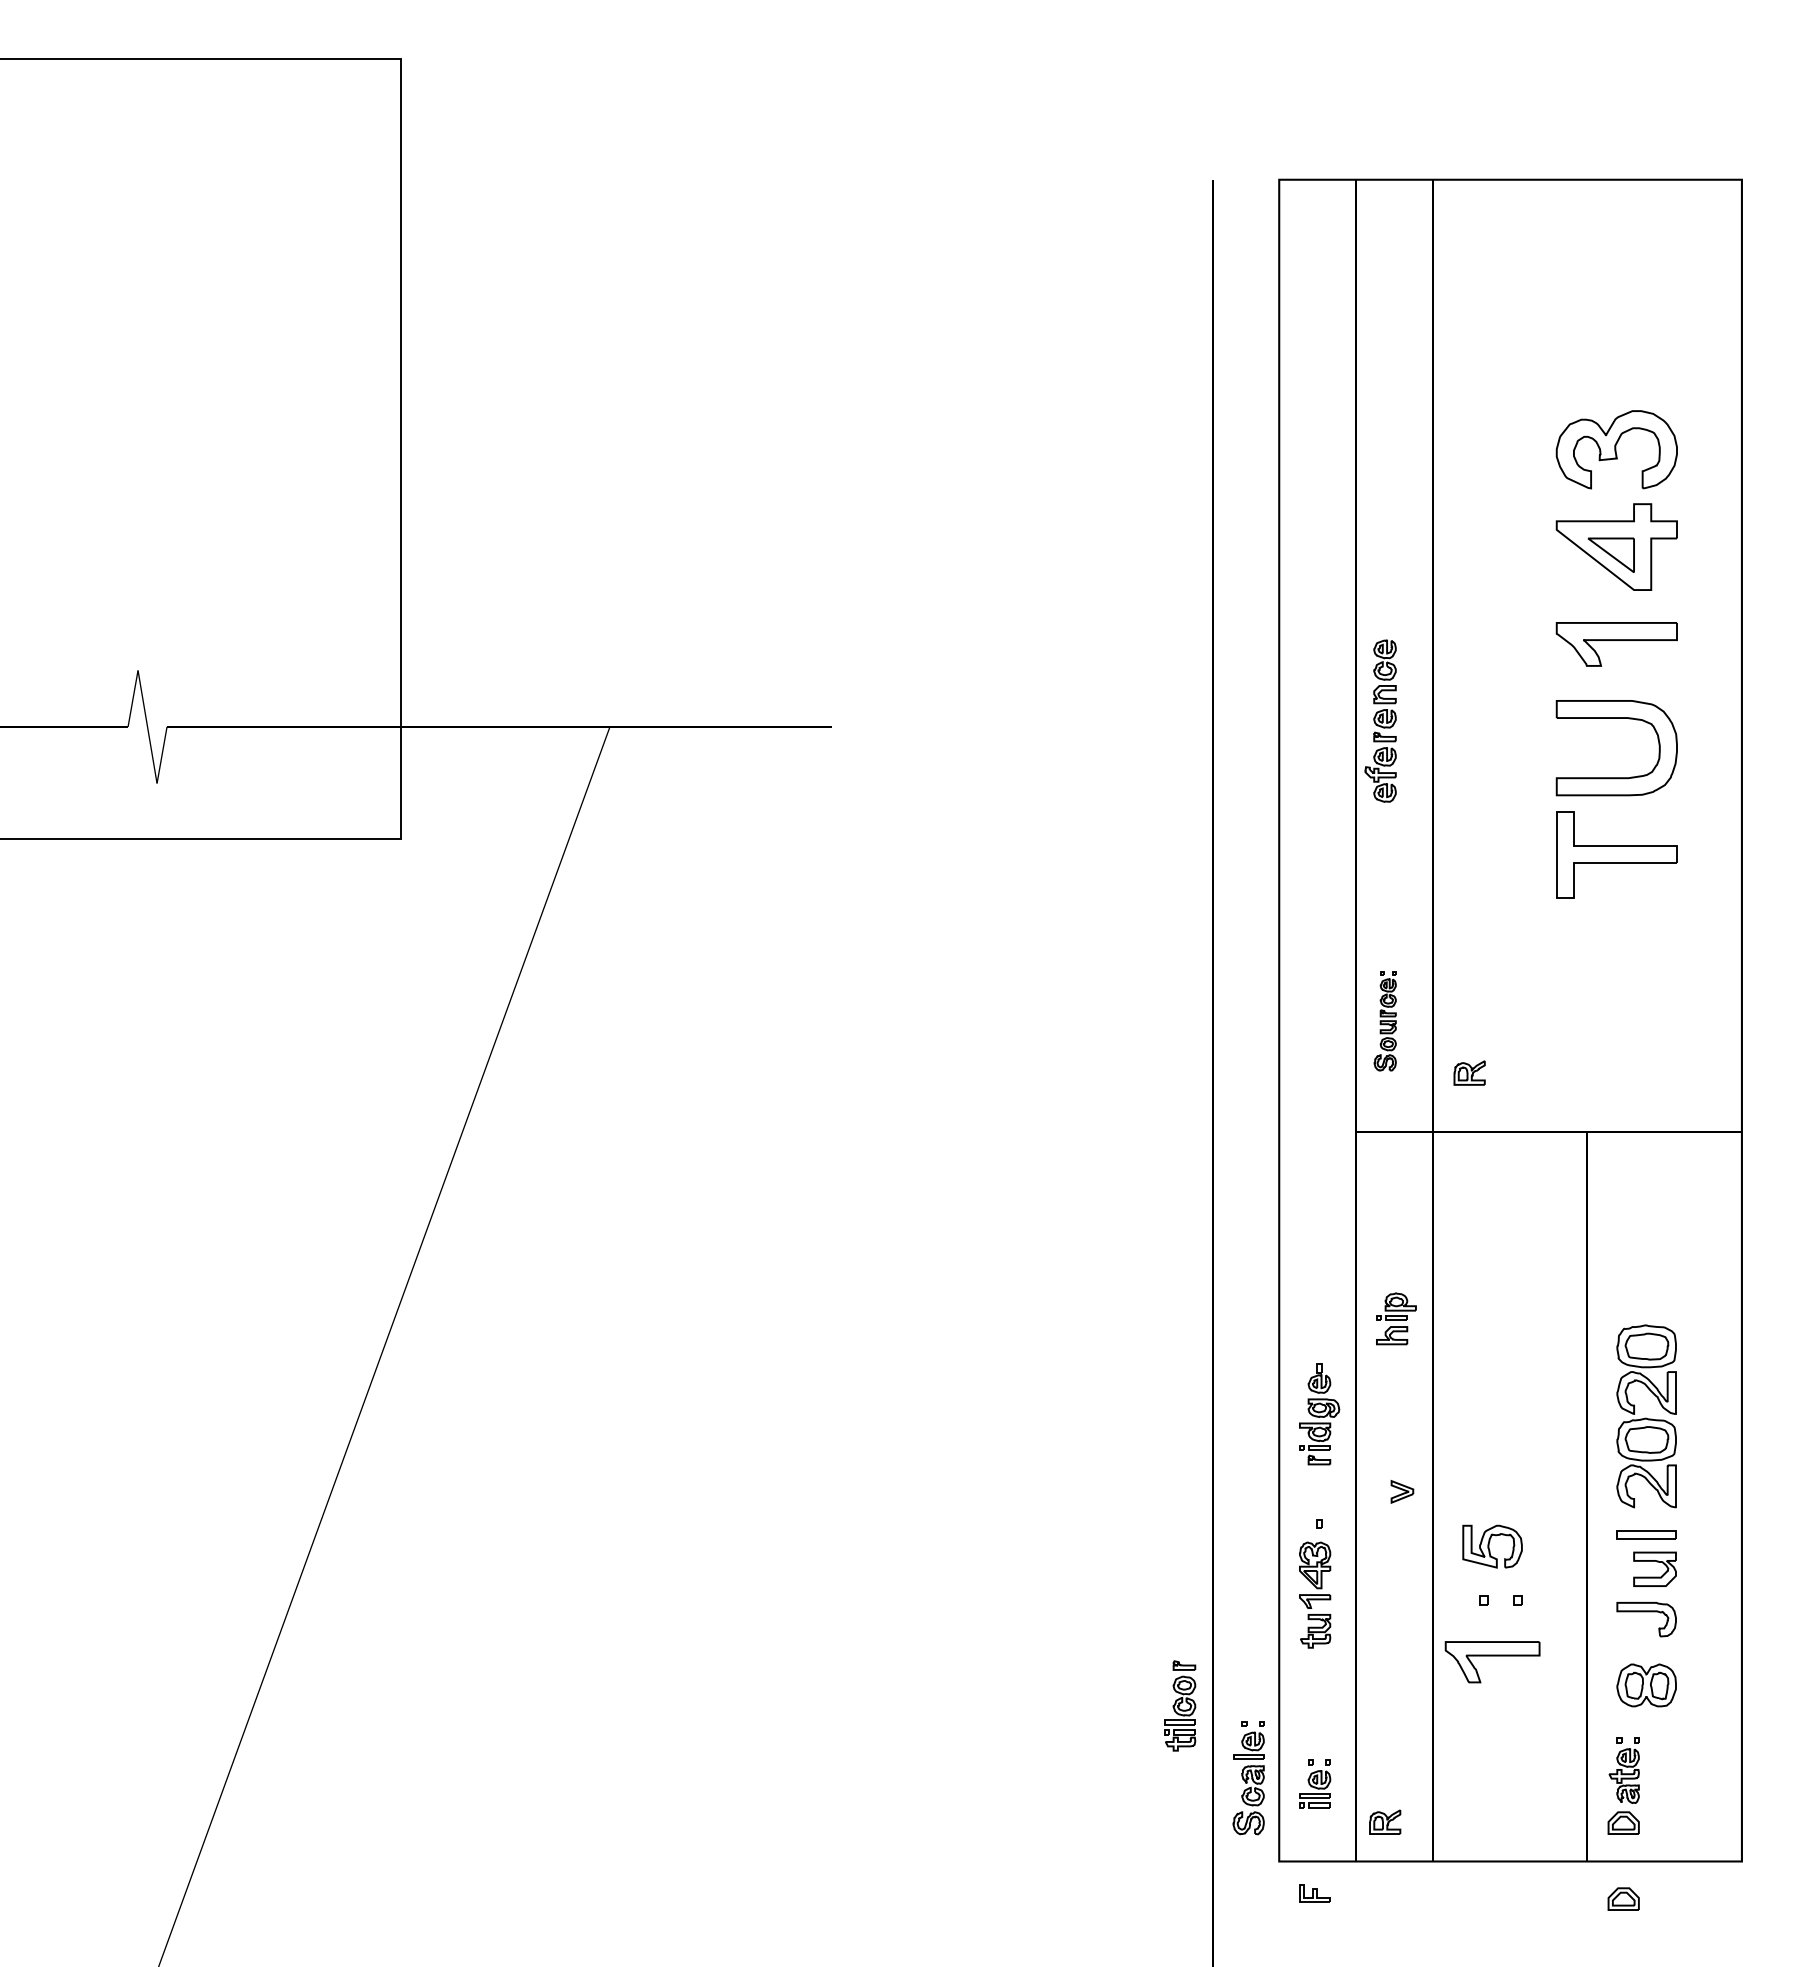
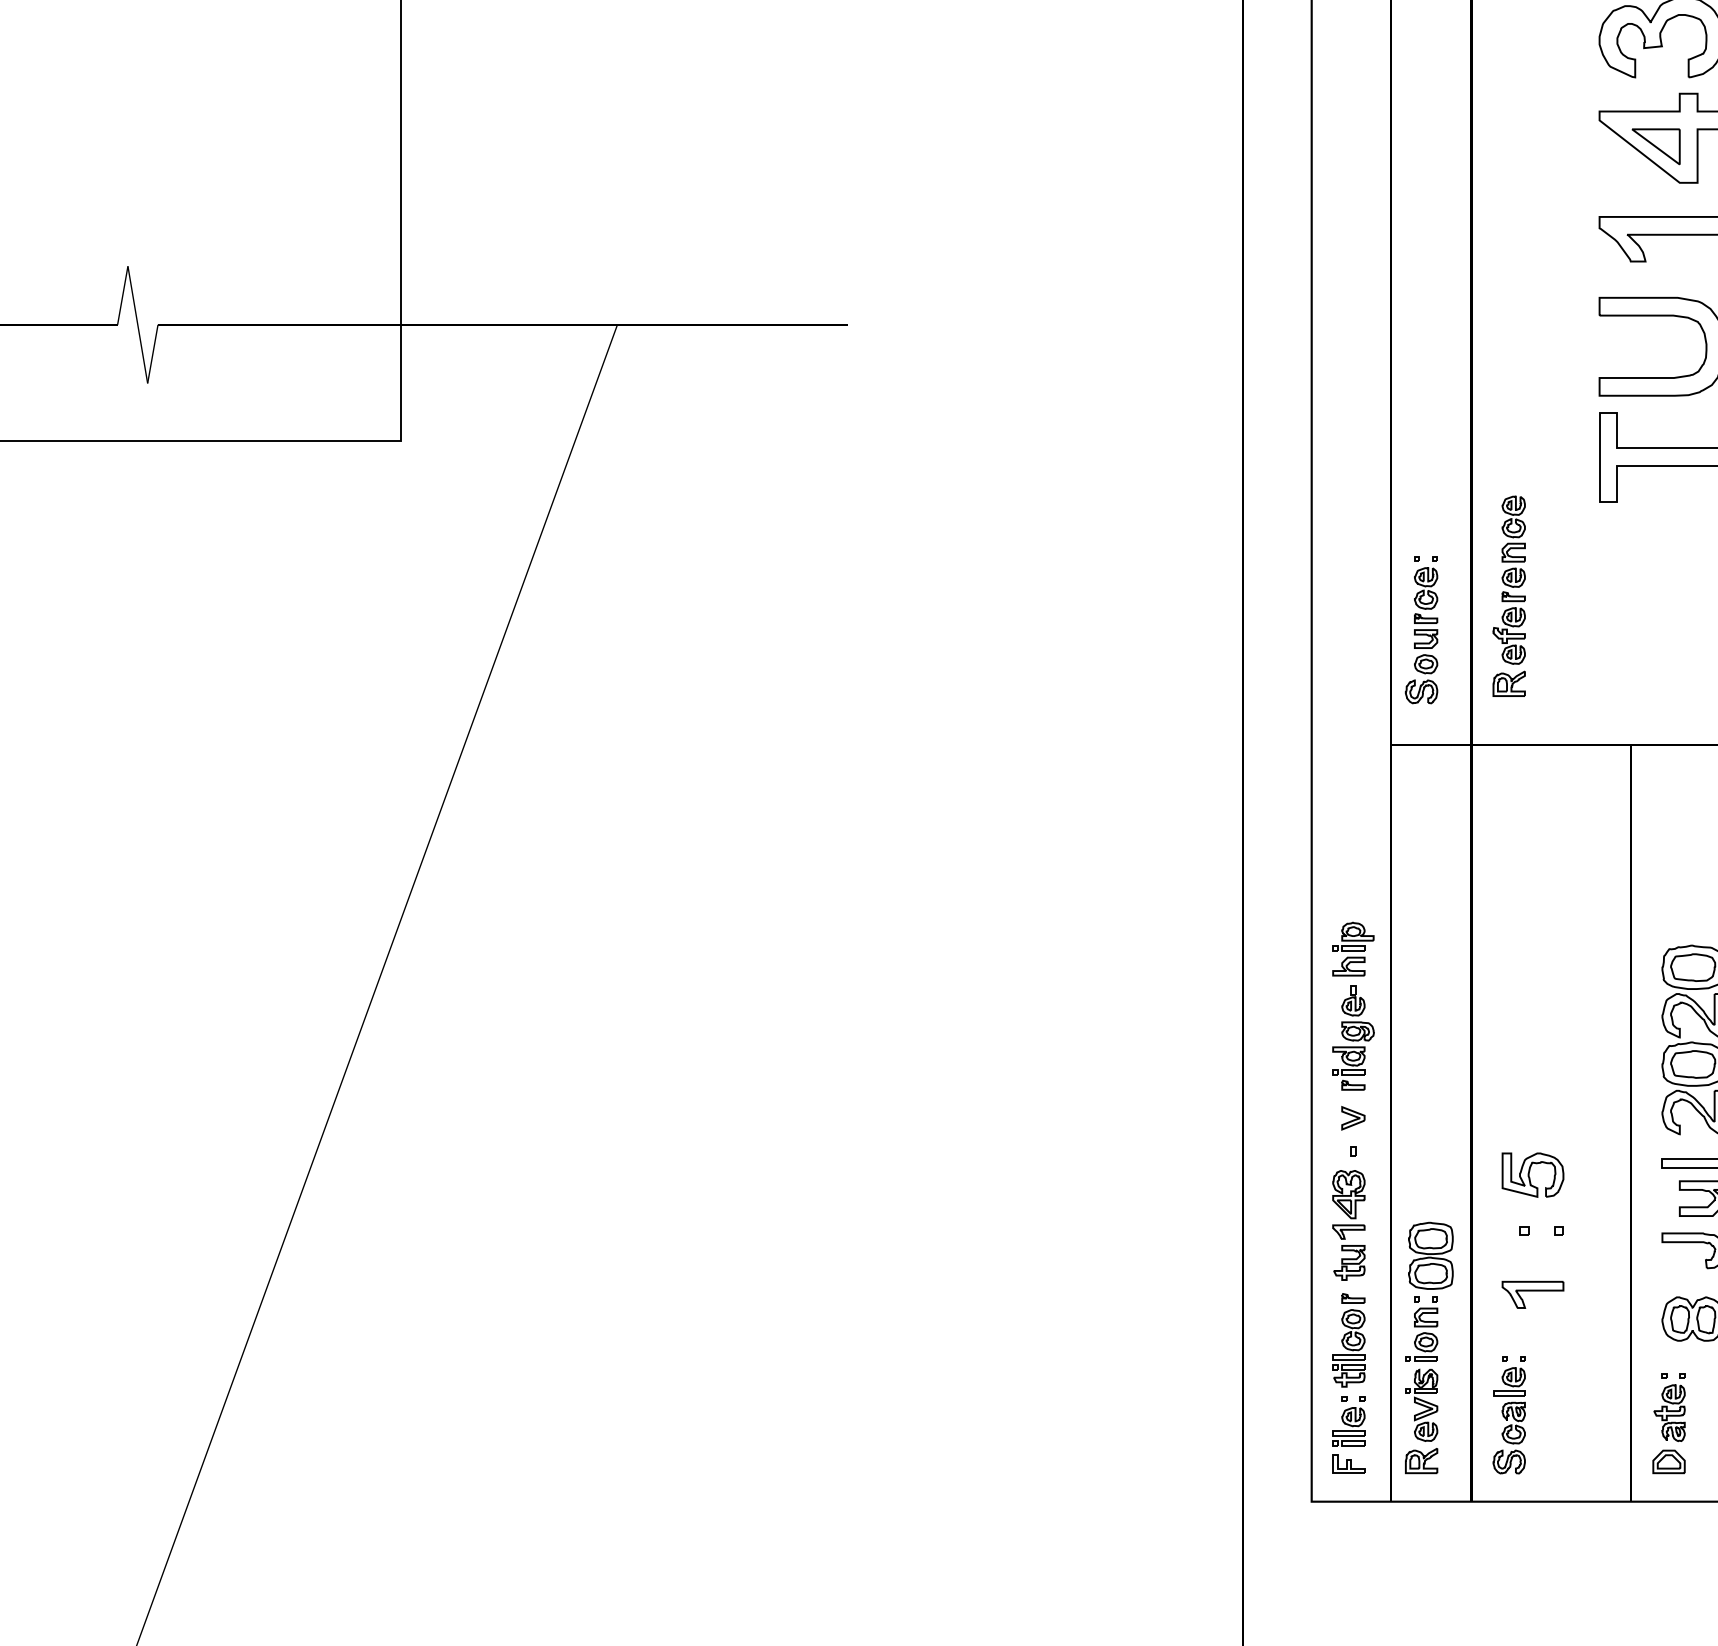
part: (1380, 720) -> (1509, 579), moved
part: (1385, 1020) -> (1421, 629), size x1.43
part: (1396, 1318) -> (1353, 948), moved
part: (1402, 1491) -> (1353, 1117), moved
part: (1492, 1661) -> (1532, 1294), size x0.62
part: (1392, 1697) -> (1429, 1331), added
part: (1180, 1705) -> (1349, 1339), moved
part: (1248, 1778) -> (1509, 1415), moved
part: (1314, 1893) -> (1348, 1464), moved
part: (1623, 1898) -> (1668, 1540), removed

